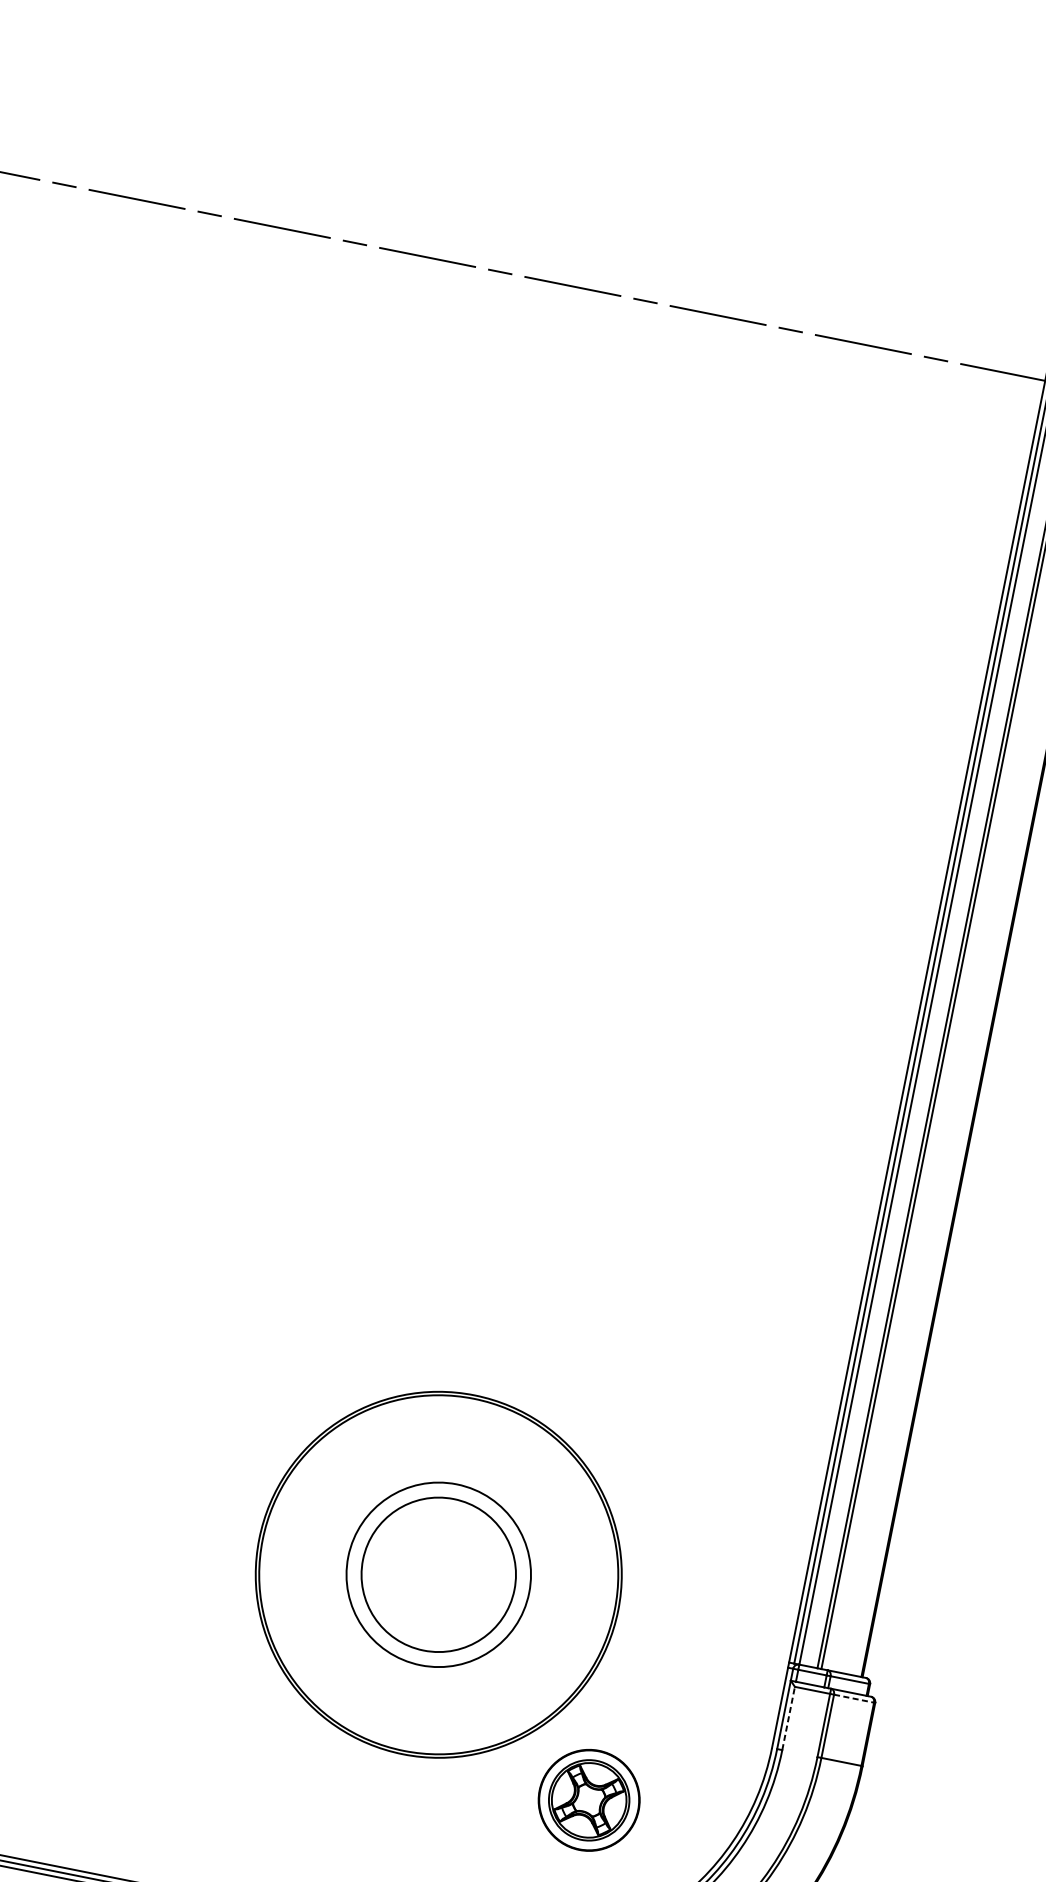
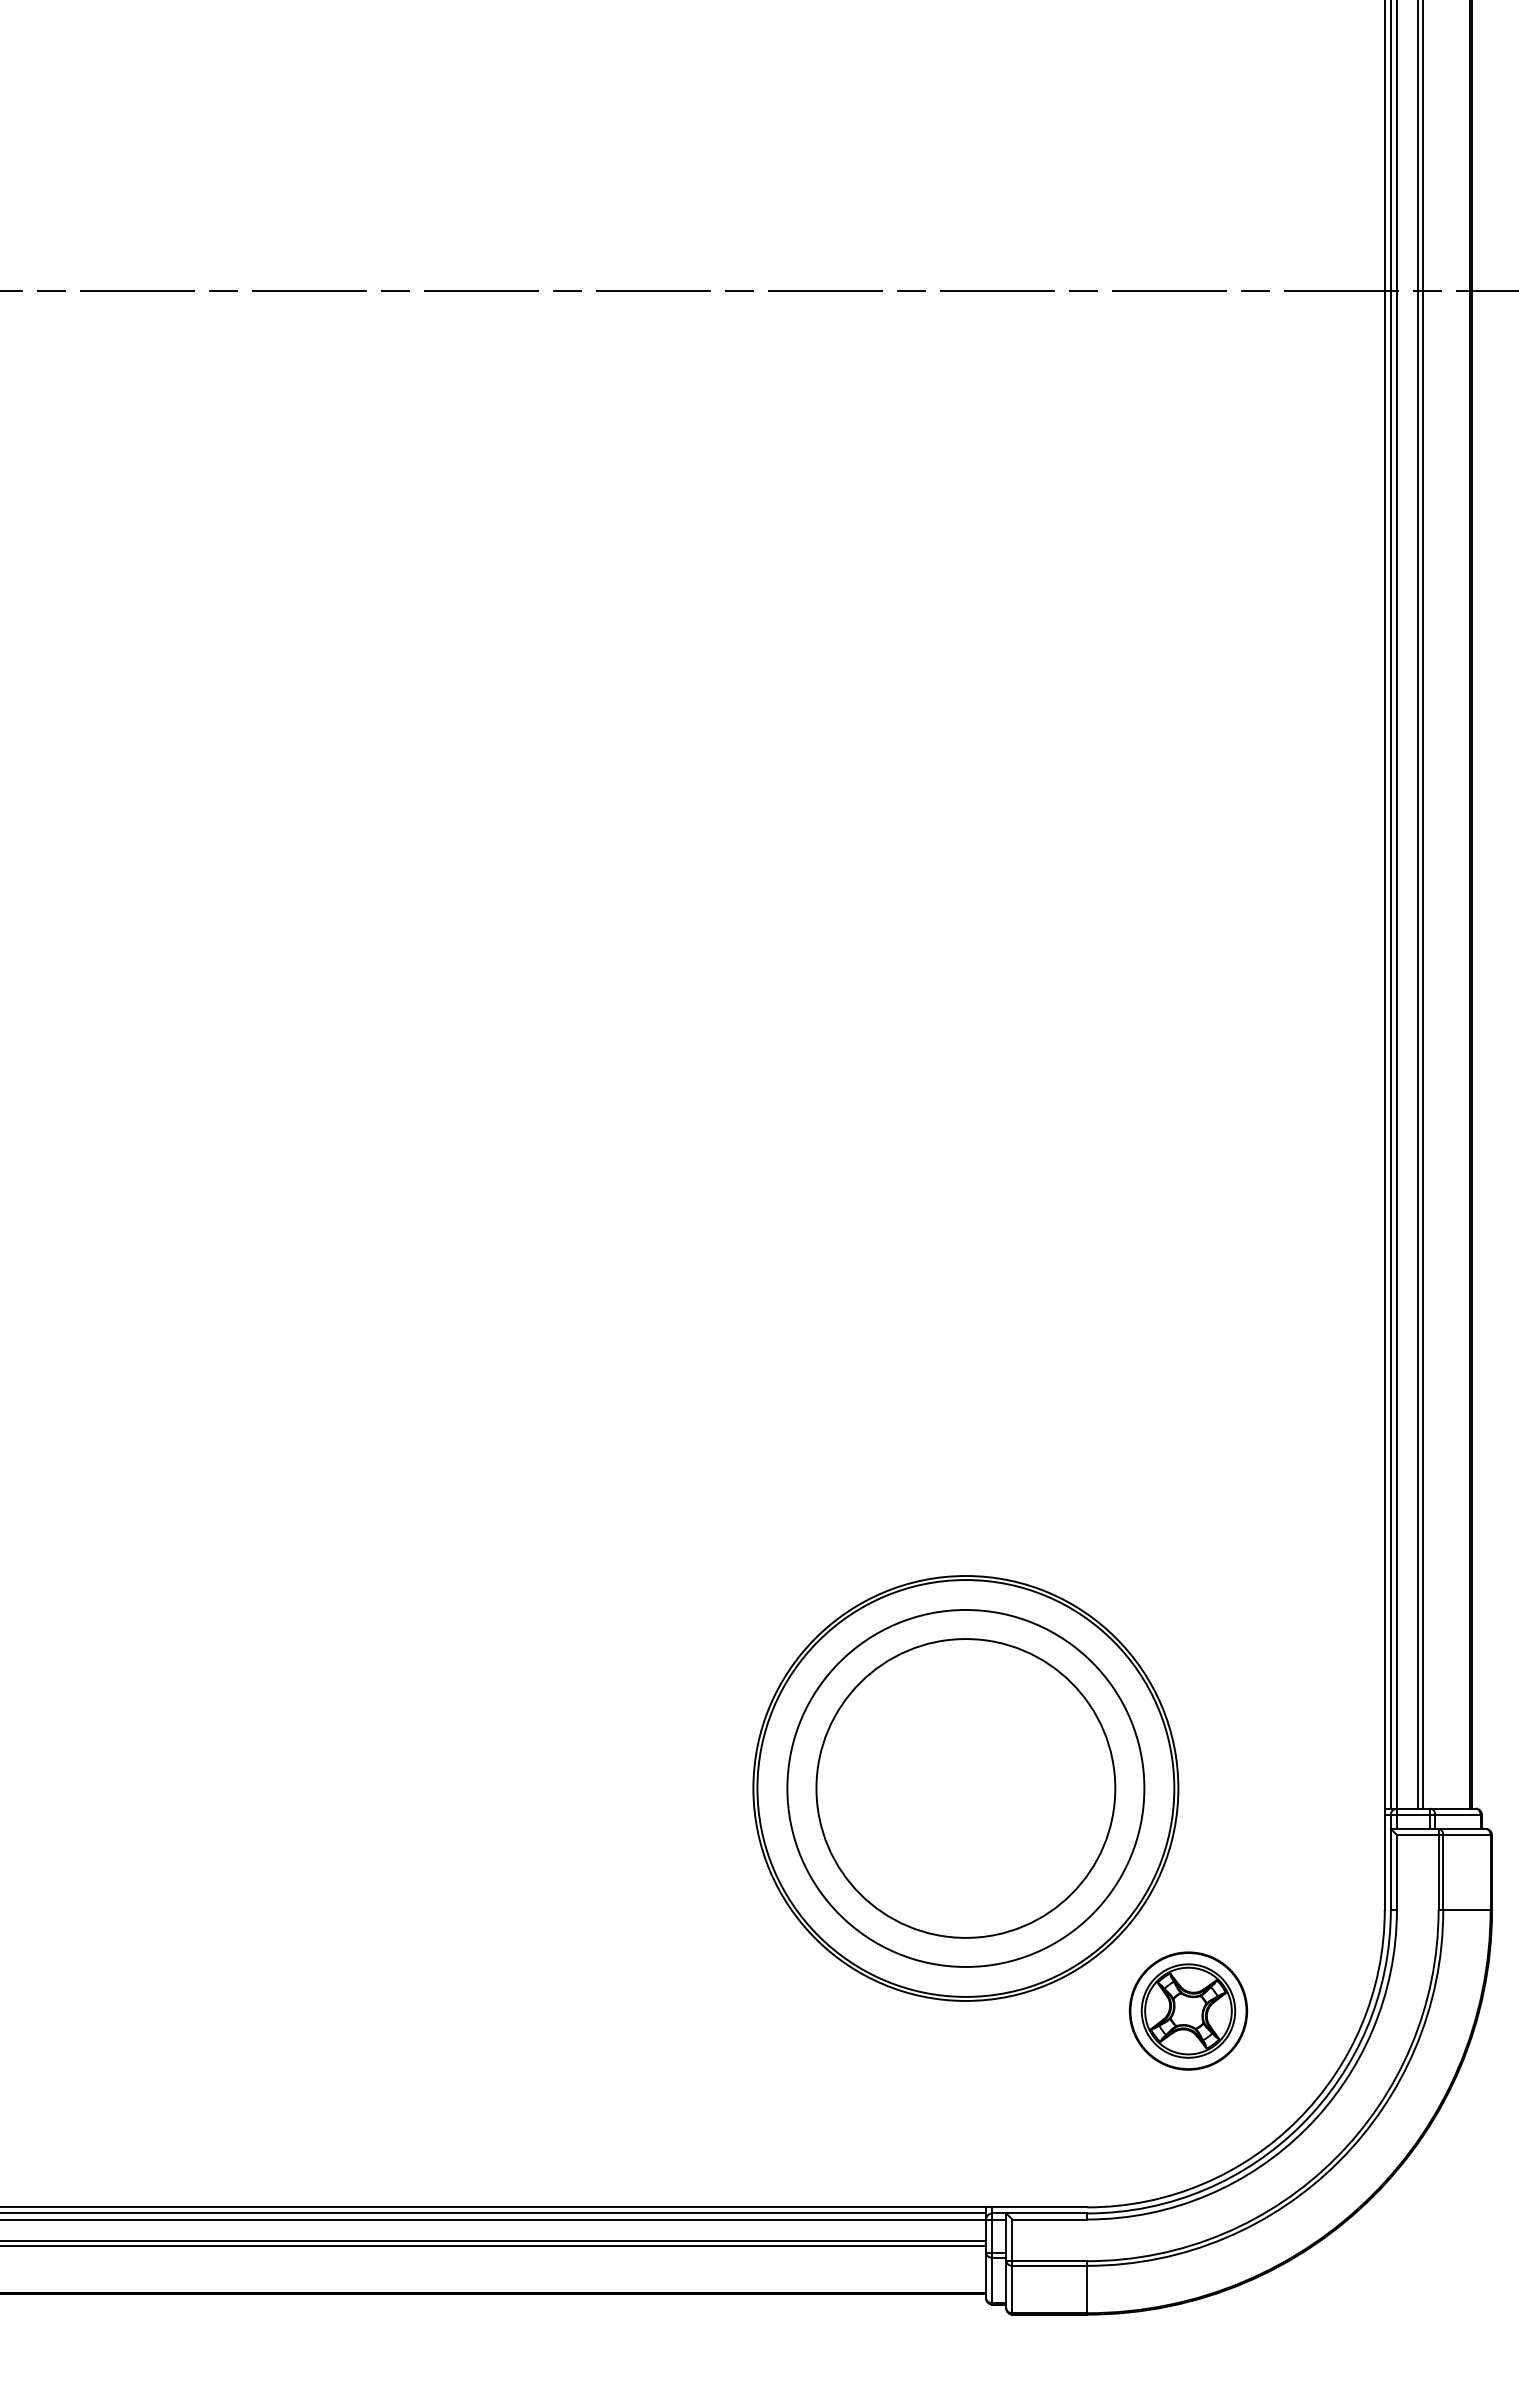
circle: (438, 1573) -> (965, 1787), size x1.67
circle: (438, 1574) -> (965, 1788), size x1.67
line: (853, 1699) -> (1466, 1835), dashed -> solid
line: (788, 1717) -> (1396, 1871), dashed -> solid

